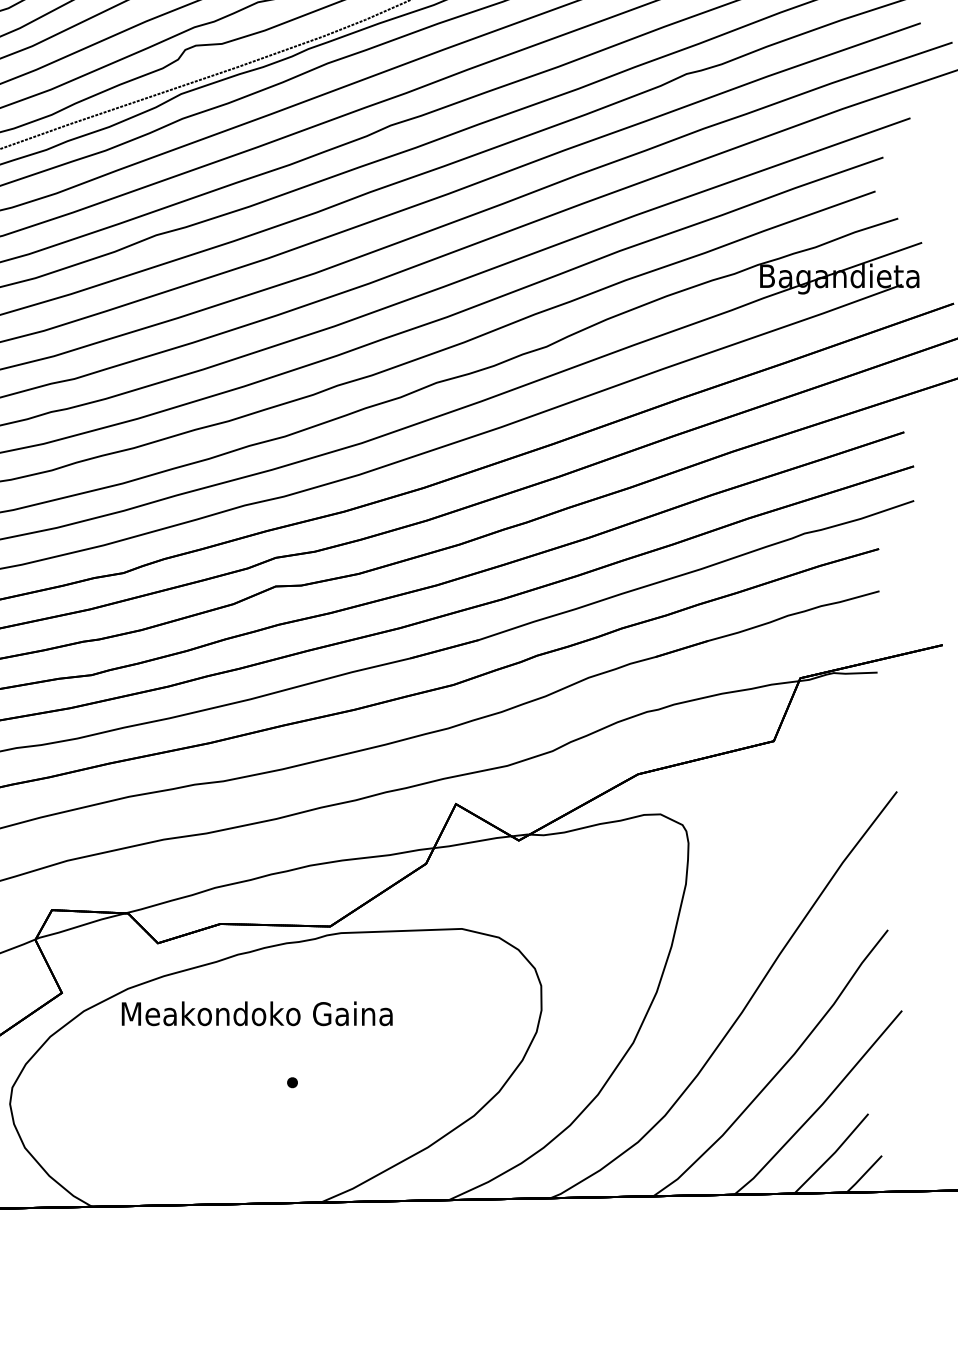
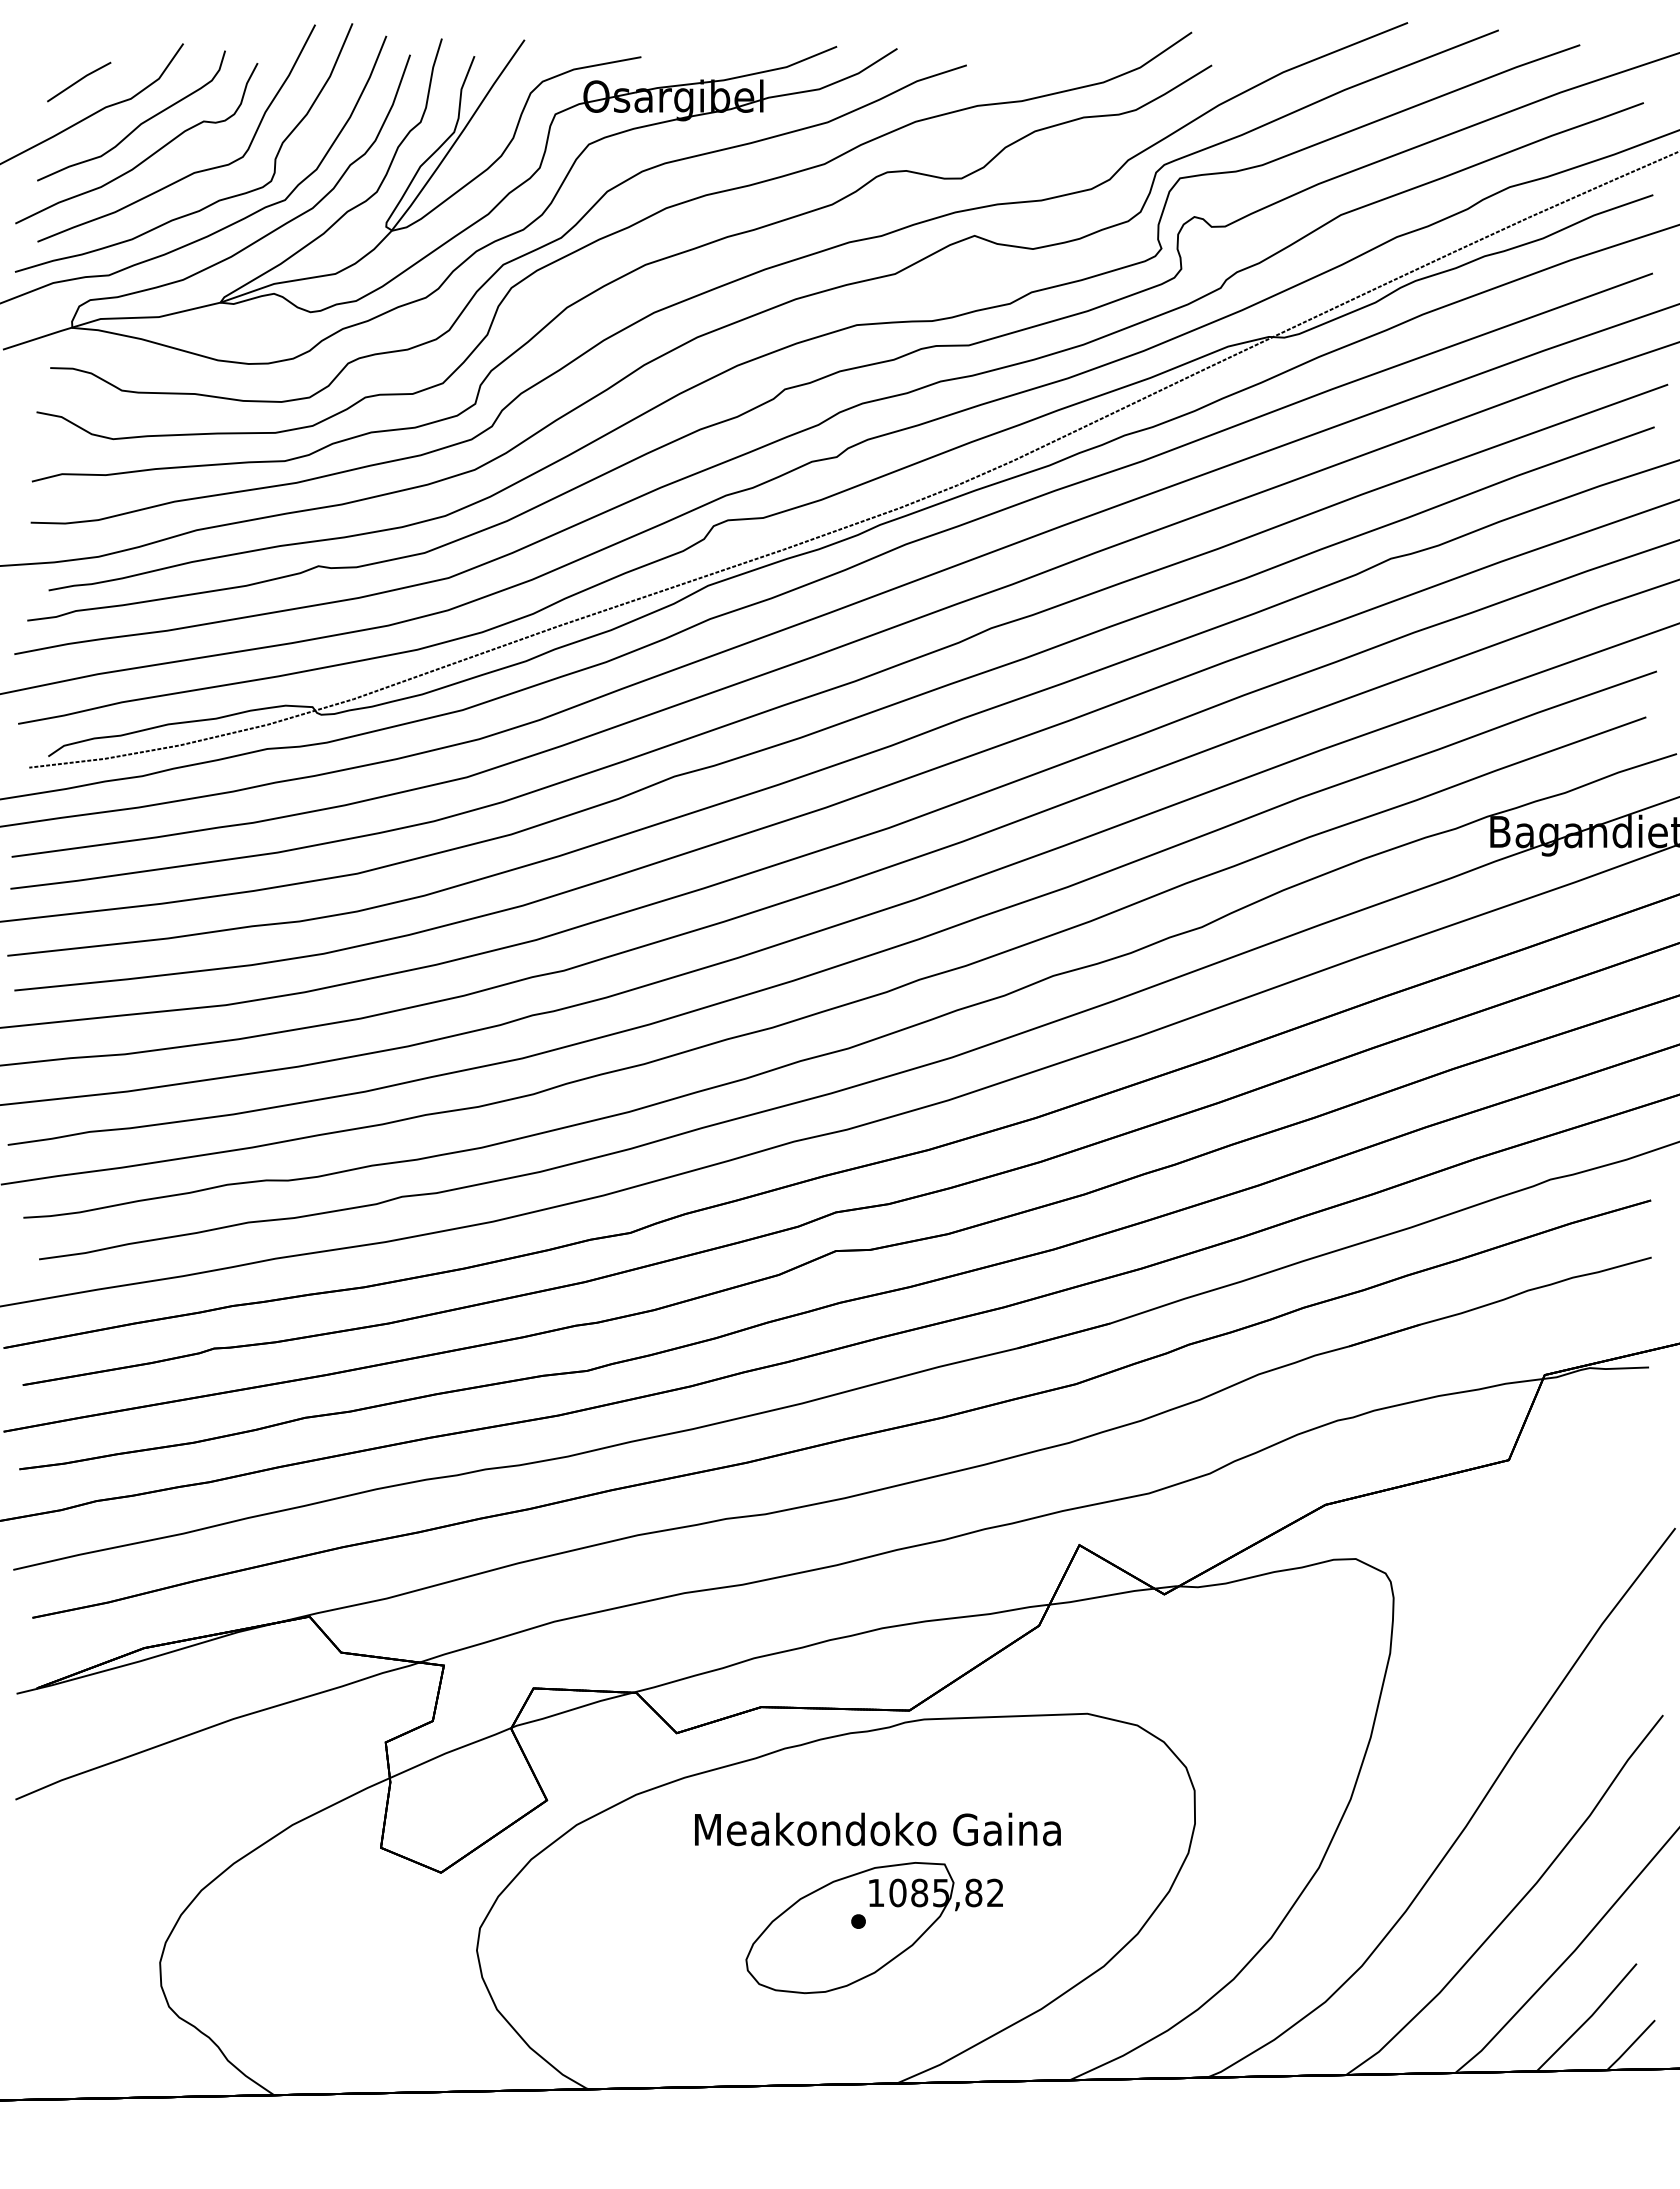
text: (256, 1013) -> (877, 1829), moved
part: (303, 1087) -> (873, 1928), added

